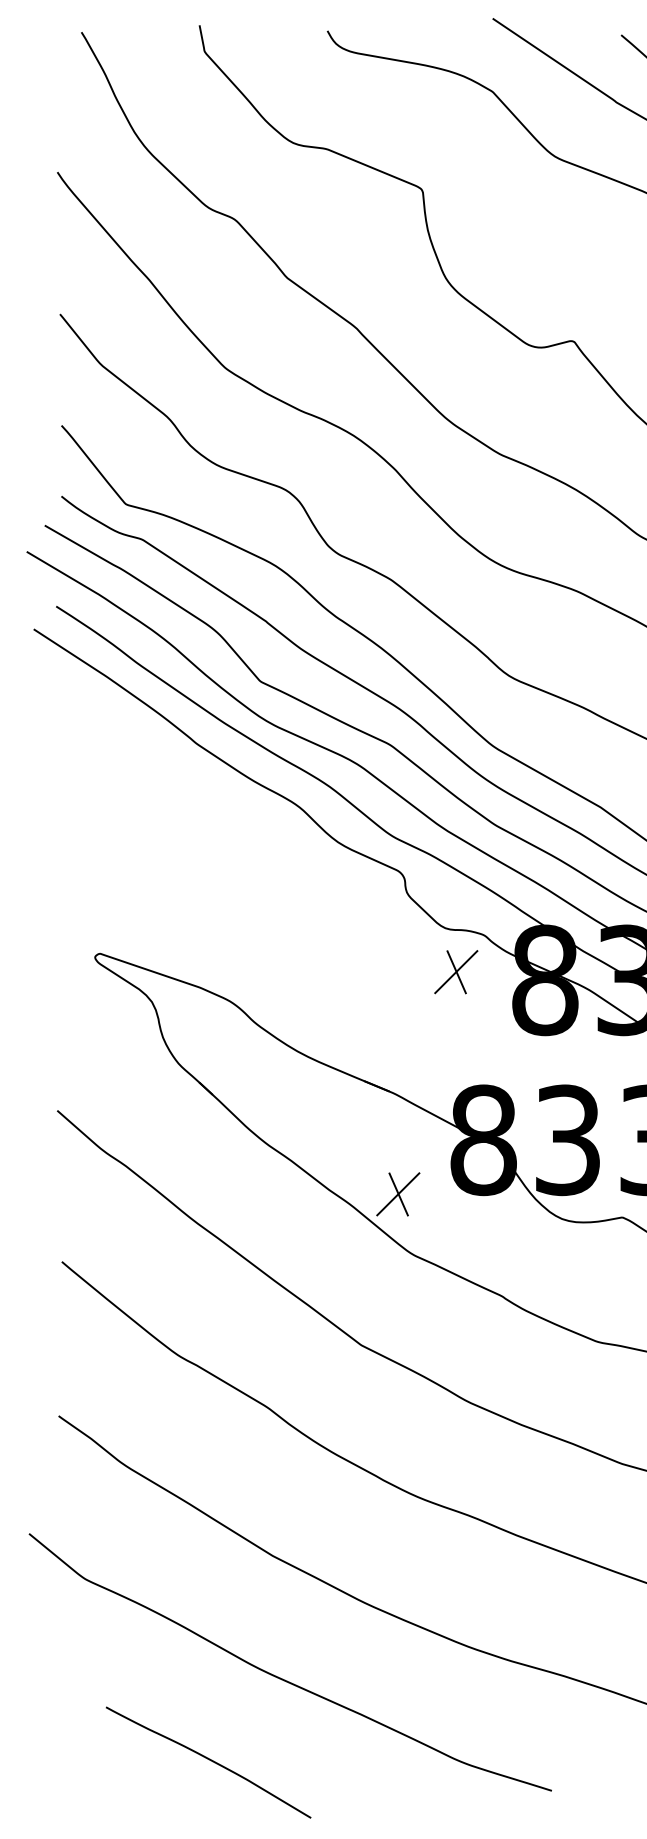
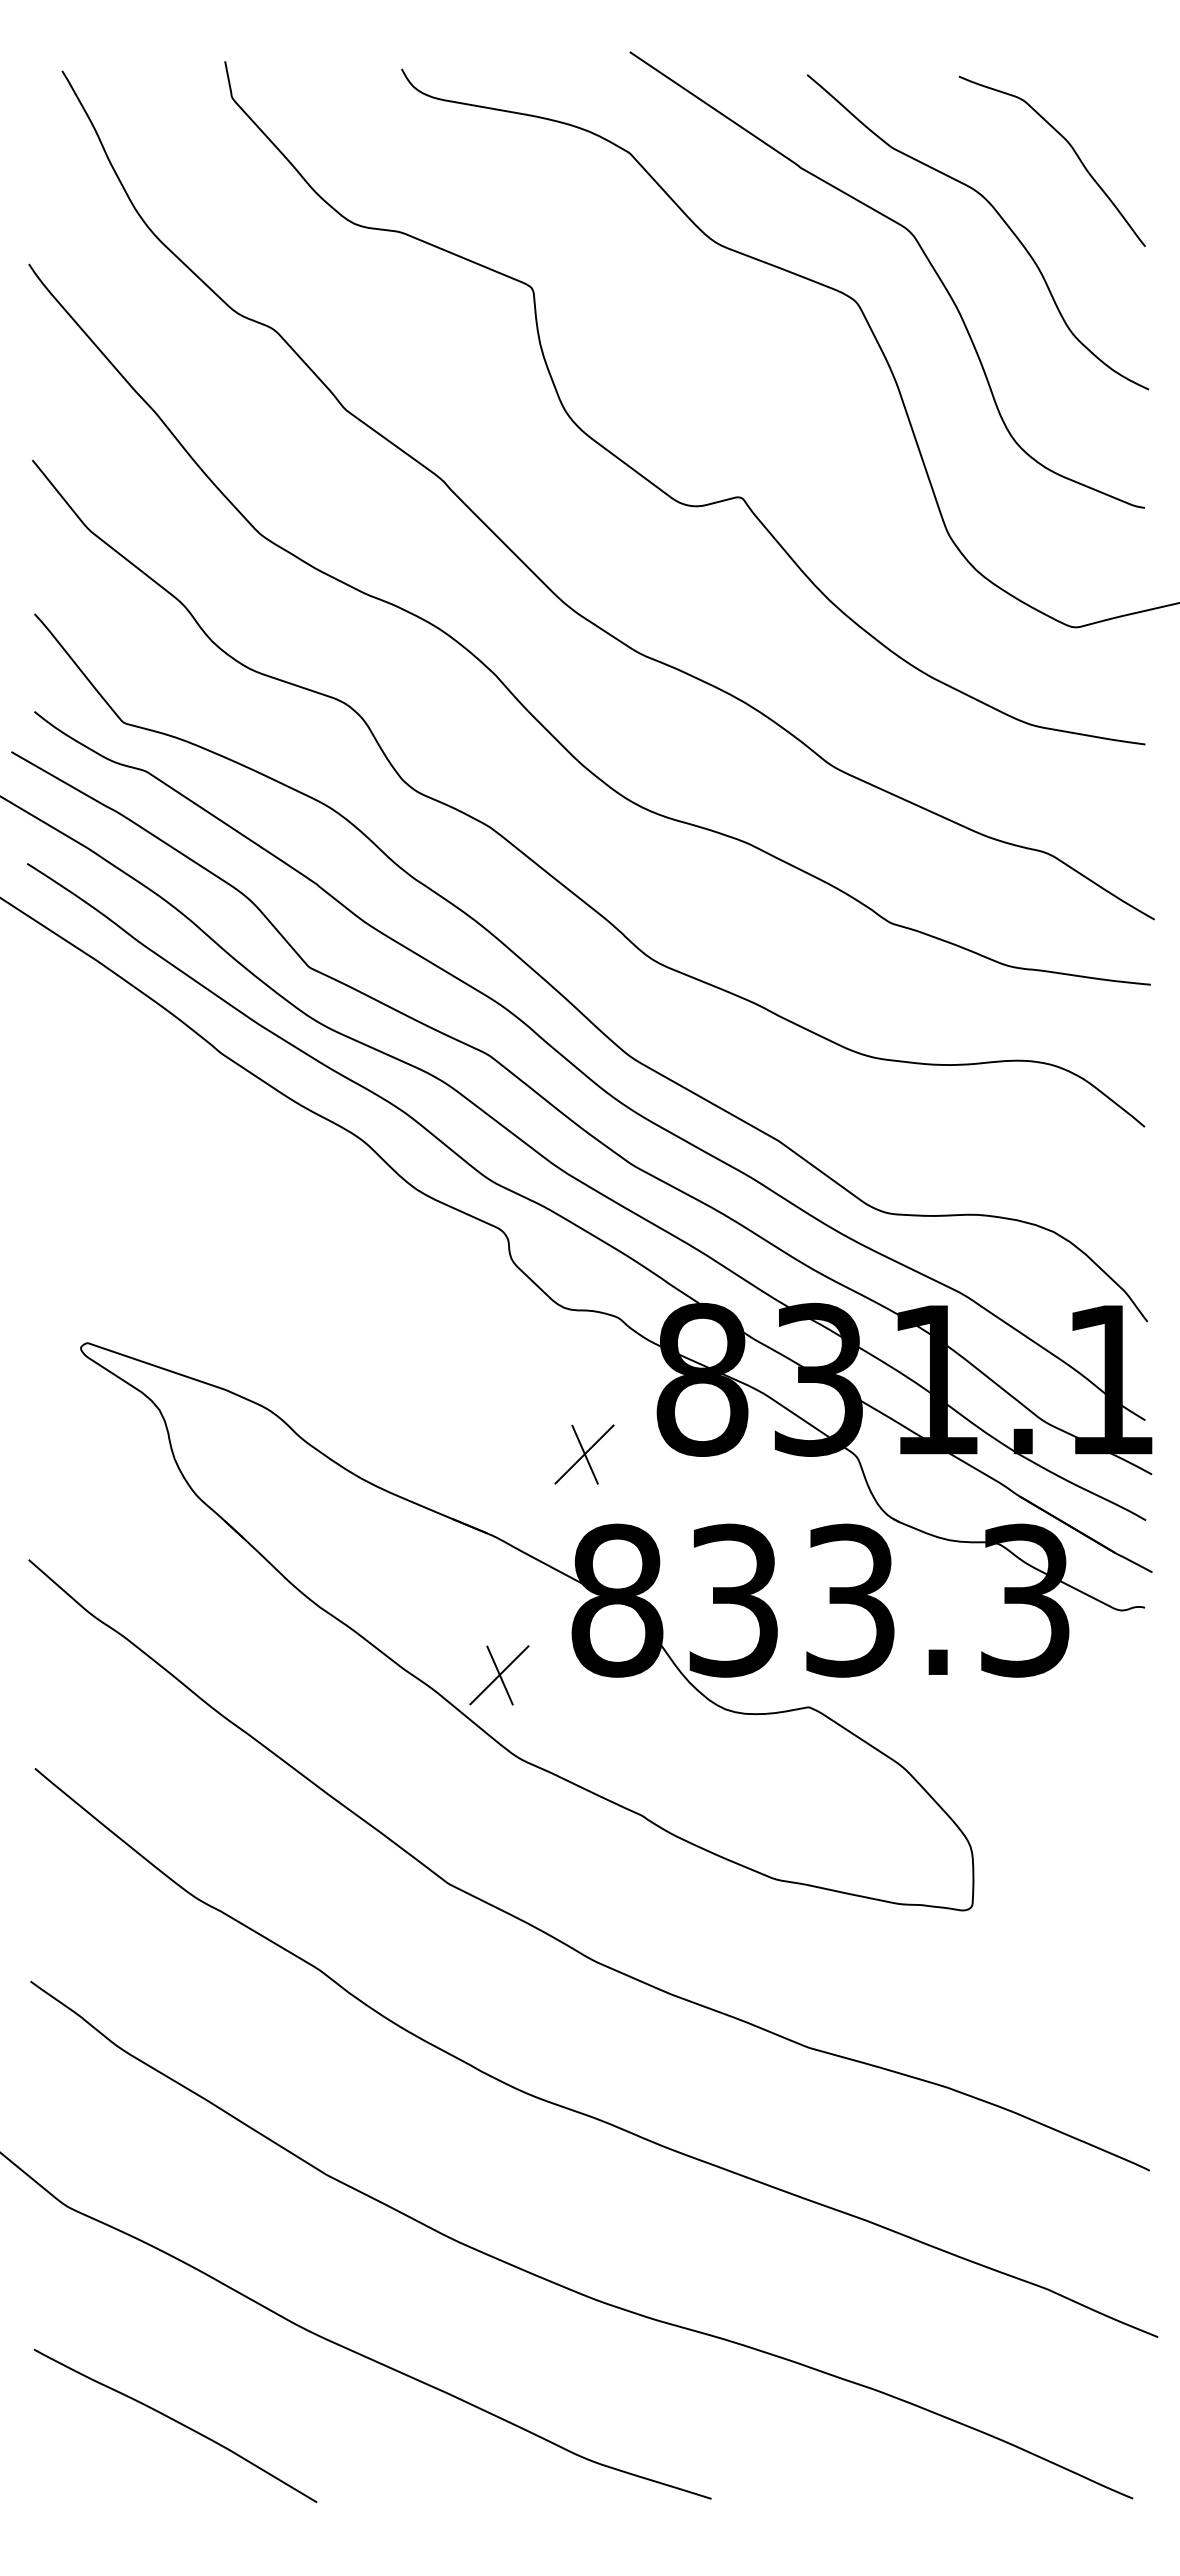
part: (456, 972) -> (584, 1454), moved
curve: (209, 1760) -> (176, 2422), moved

